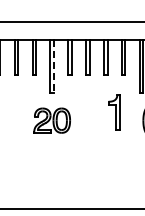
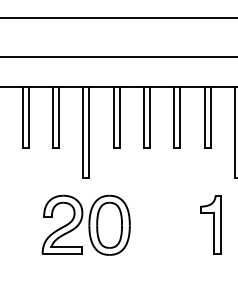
line: (54, 66) -> (90, 133), dashed -> solid
part: (114, 112) -> (210, 224), moved
part: (51, 120) -> (84, 224), size x1.43

